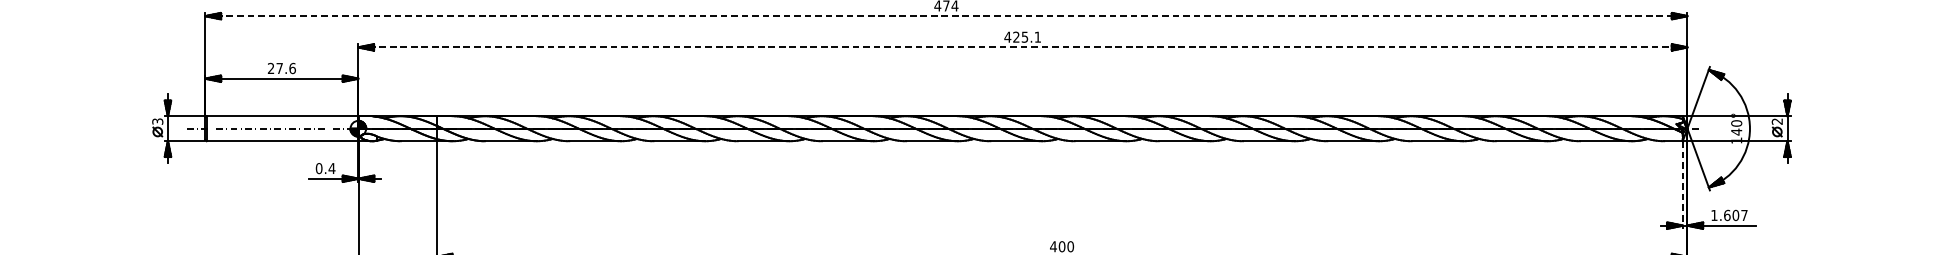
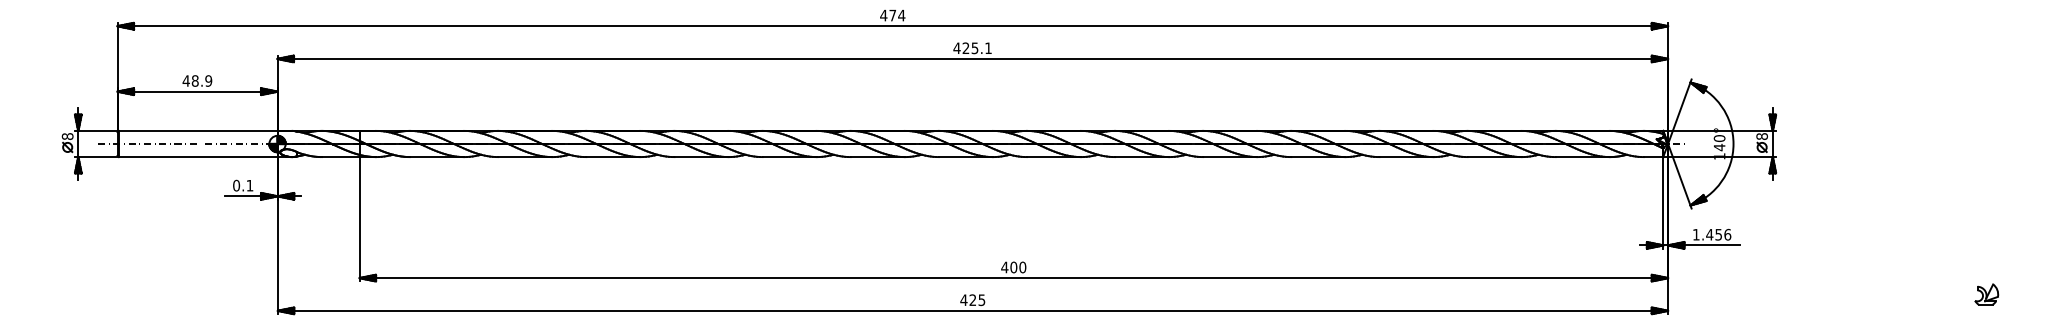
line: (947, 16) -> (893, 26), dashed -> solid
line: (1023, 46) -> (973, 58), dashed -> solid
text: (281, 68) -> (197, 80), 27.6 -> 48.9
text: (157, 121) -> (67, 136), 3 -> 8
text: (1776, 121) -> (1761, 136), 2 -> 8
text: (331, 168) -> (249, 185), 0.4 -> 0.1
line: (1683, 184) -> (1663, 202), dashed -> solid
text: (1735, 215) -> (1718, 234), 1.607 -> 1.456

